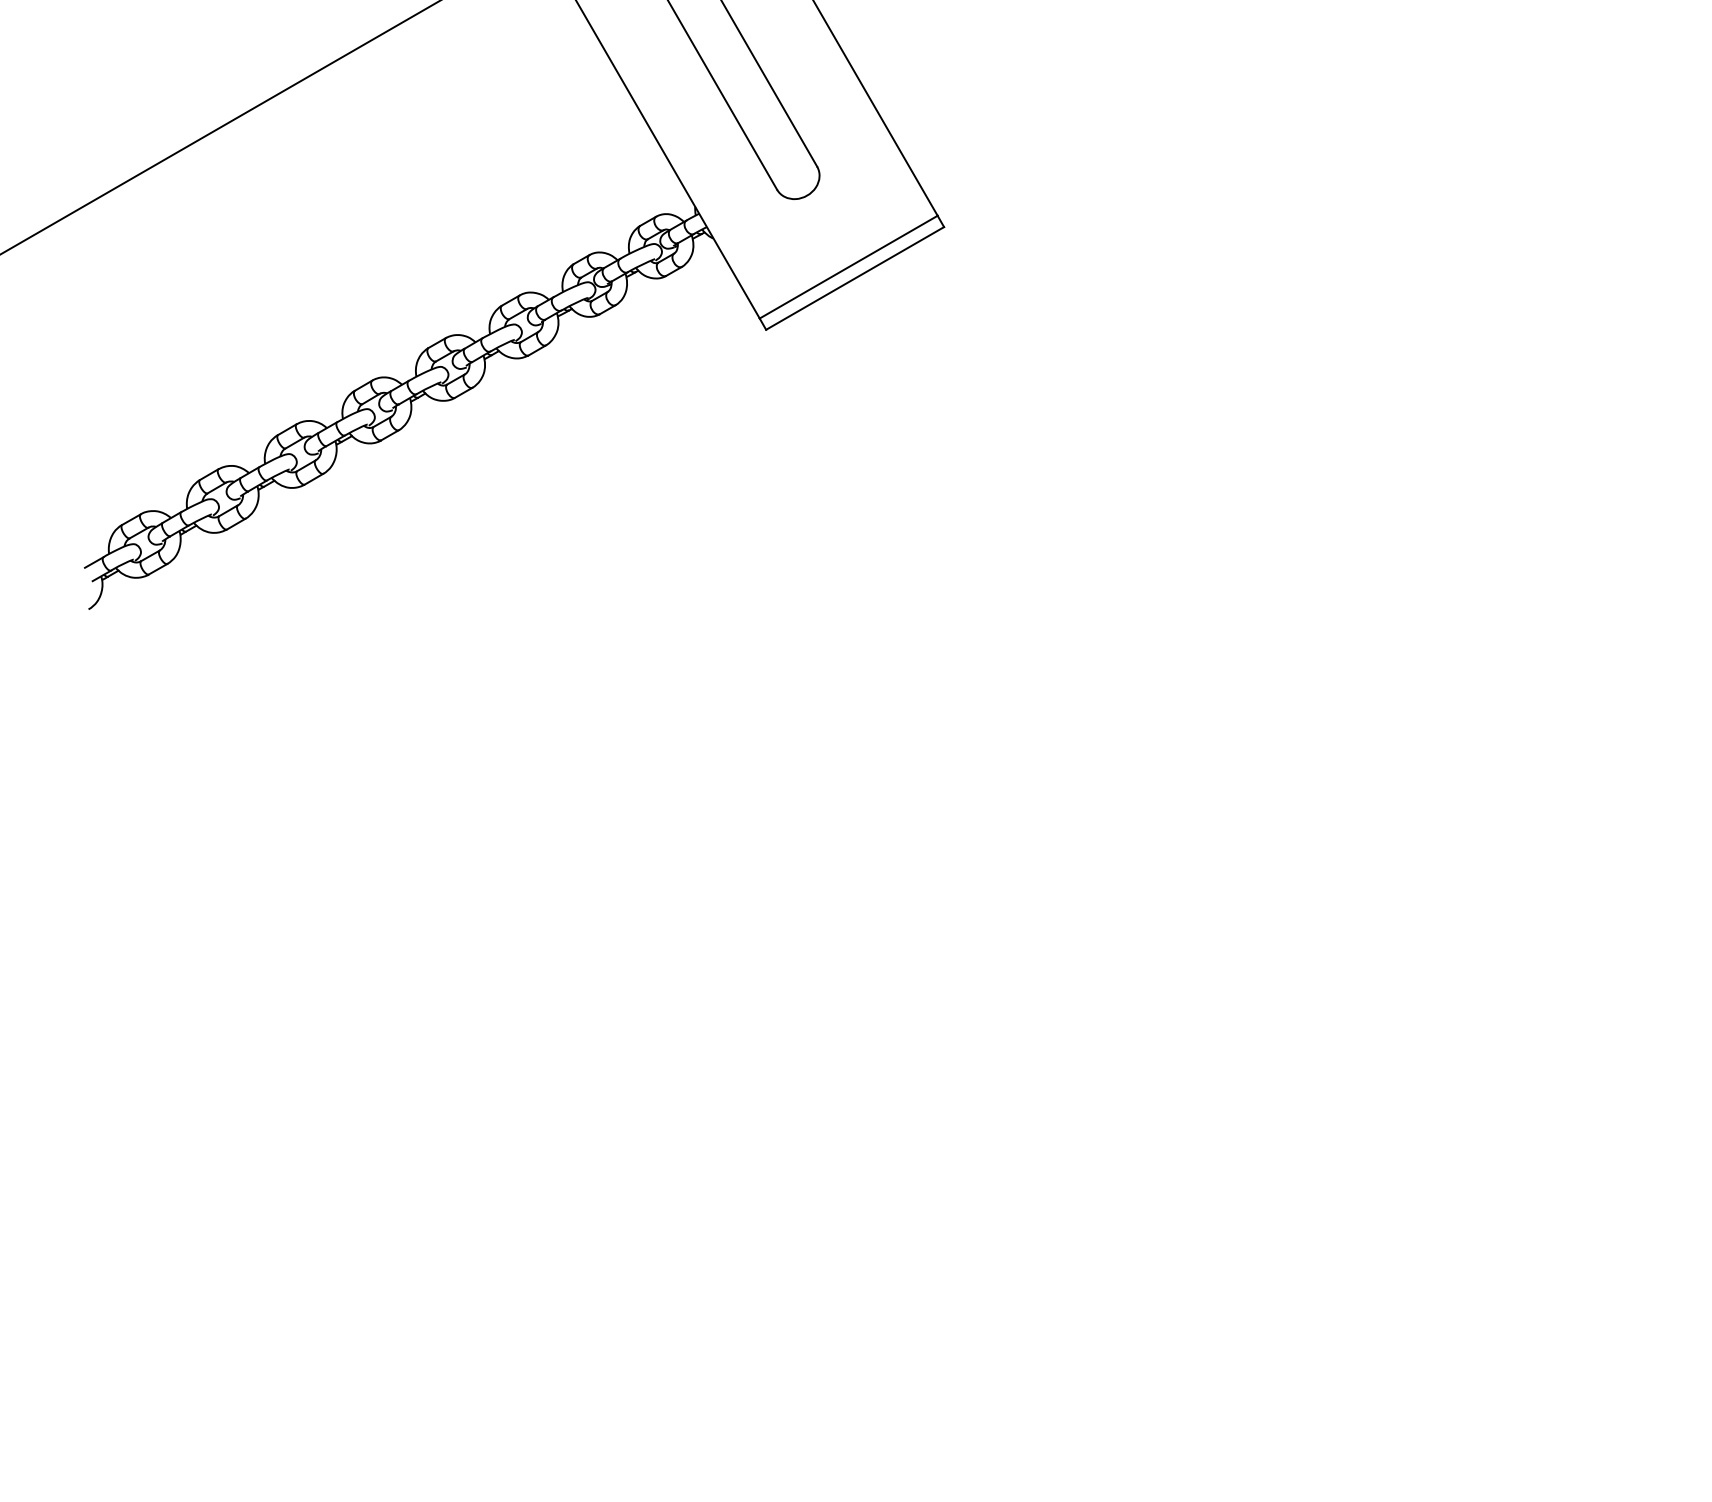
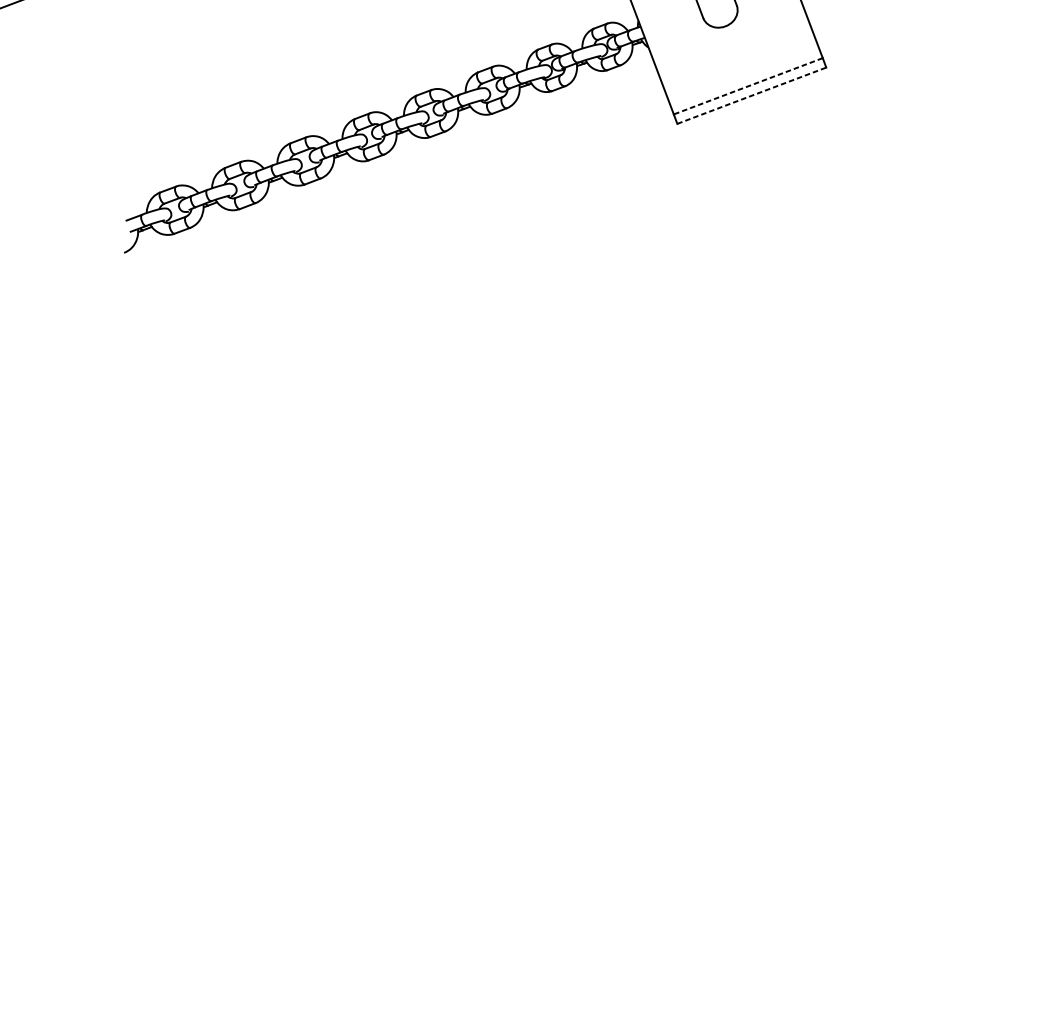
line: (848, 267) -> (748, 86), solid -> dashed
line: (855, 278) -> (752, 95), solid -> dashed

